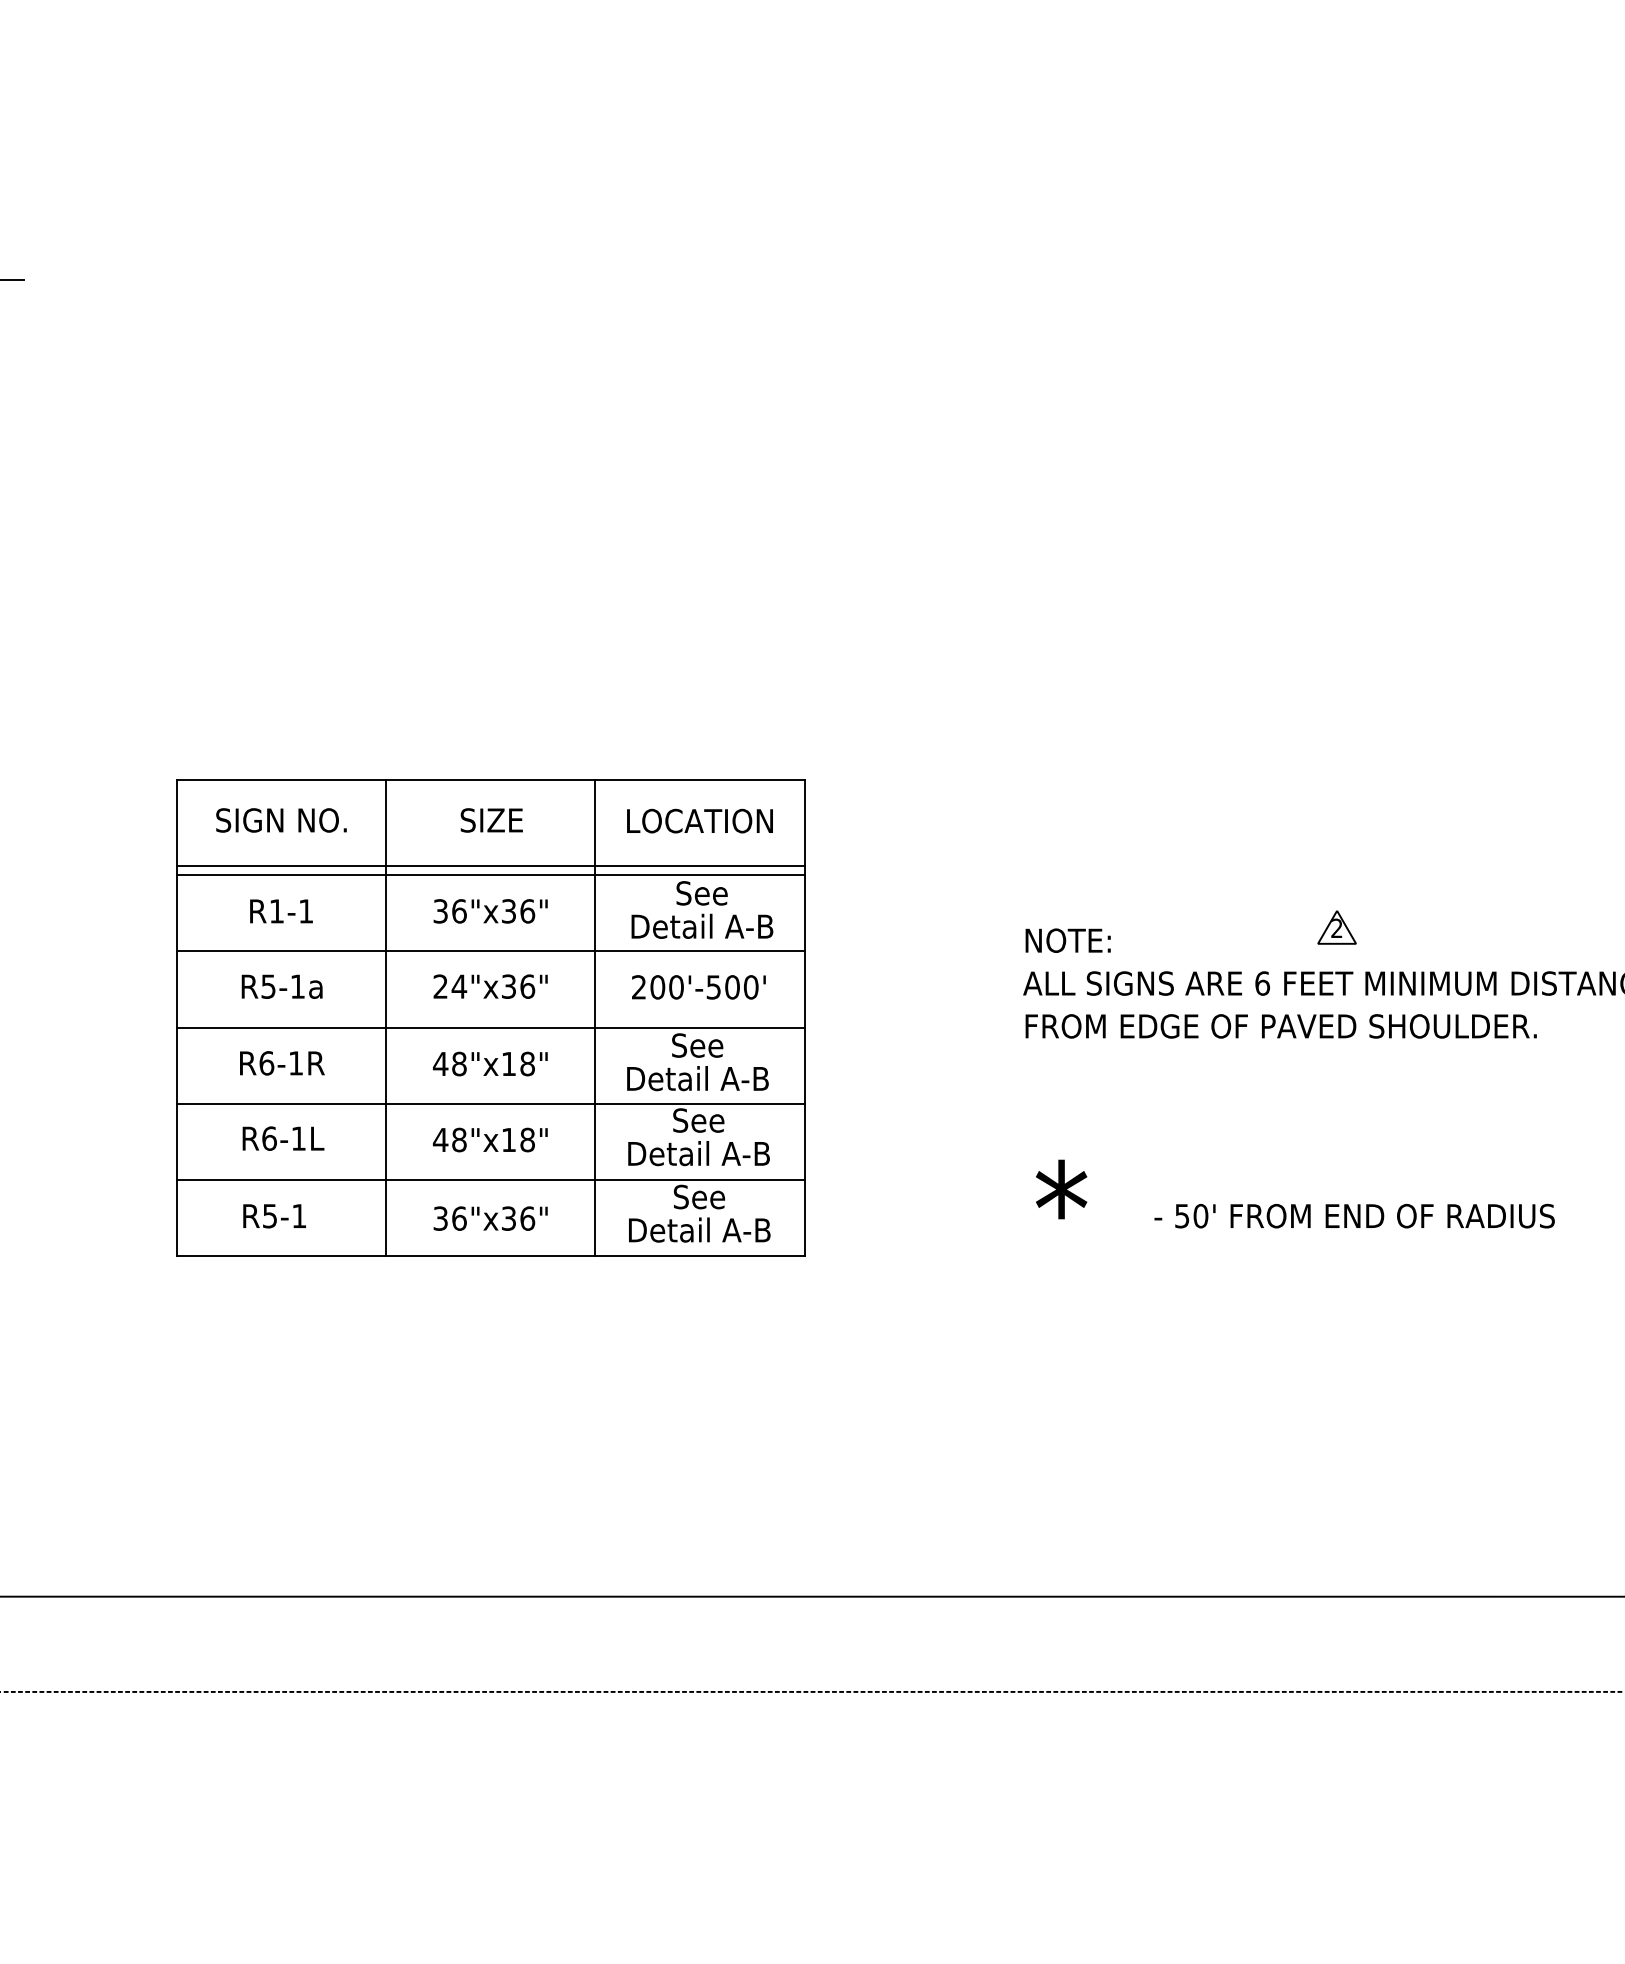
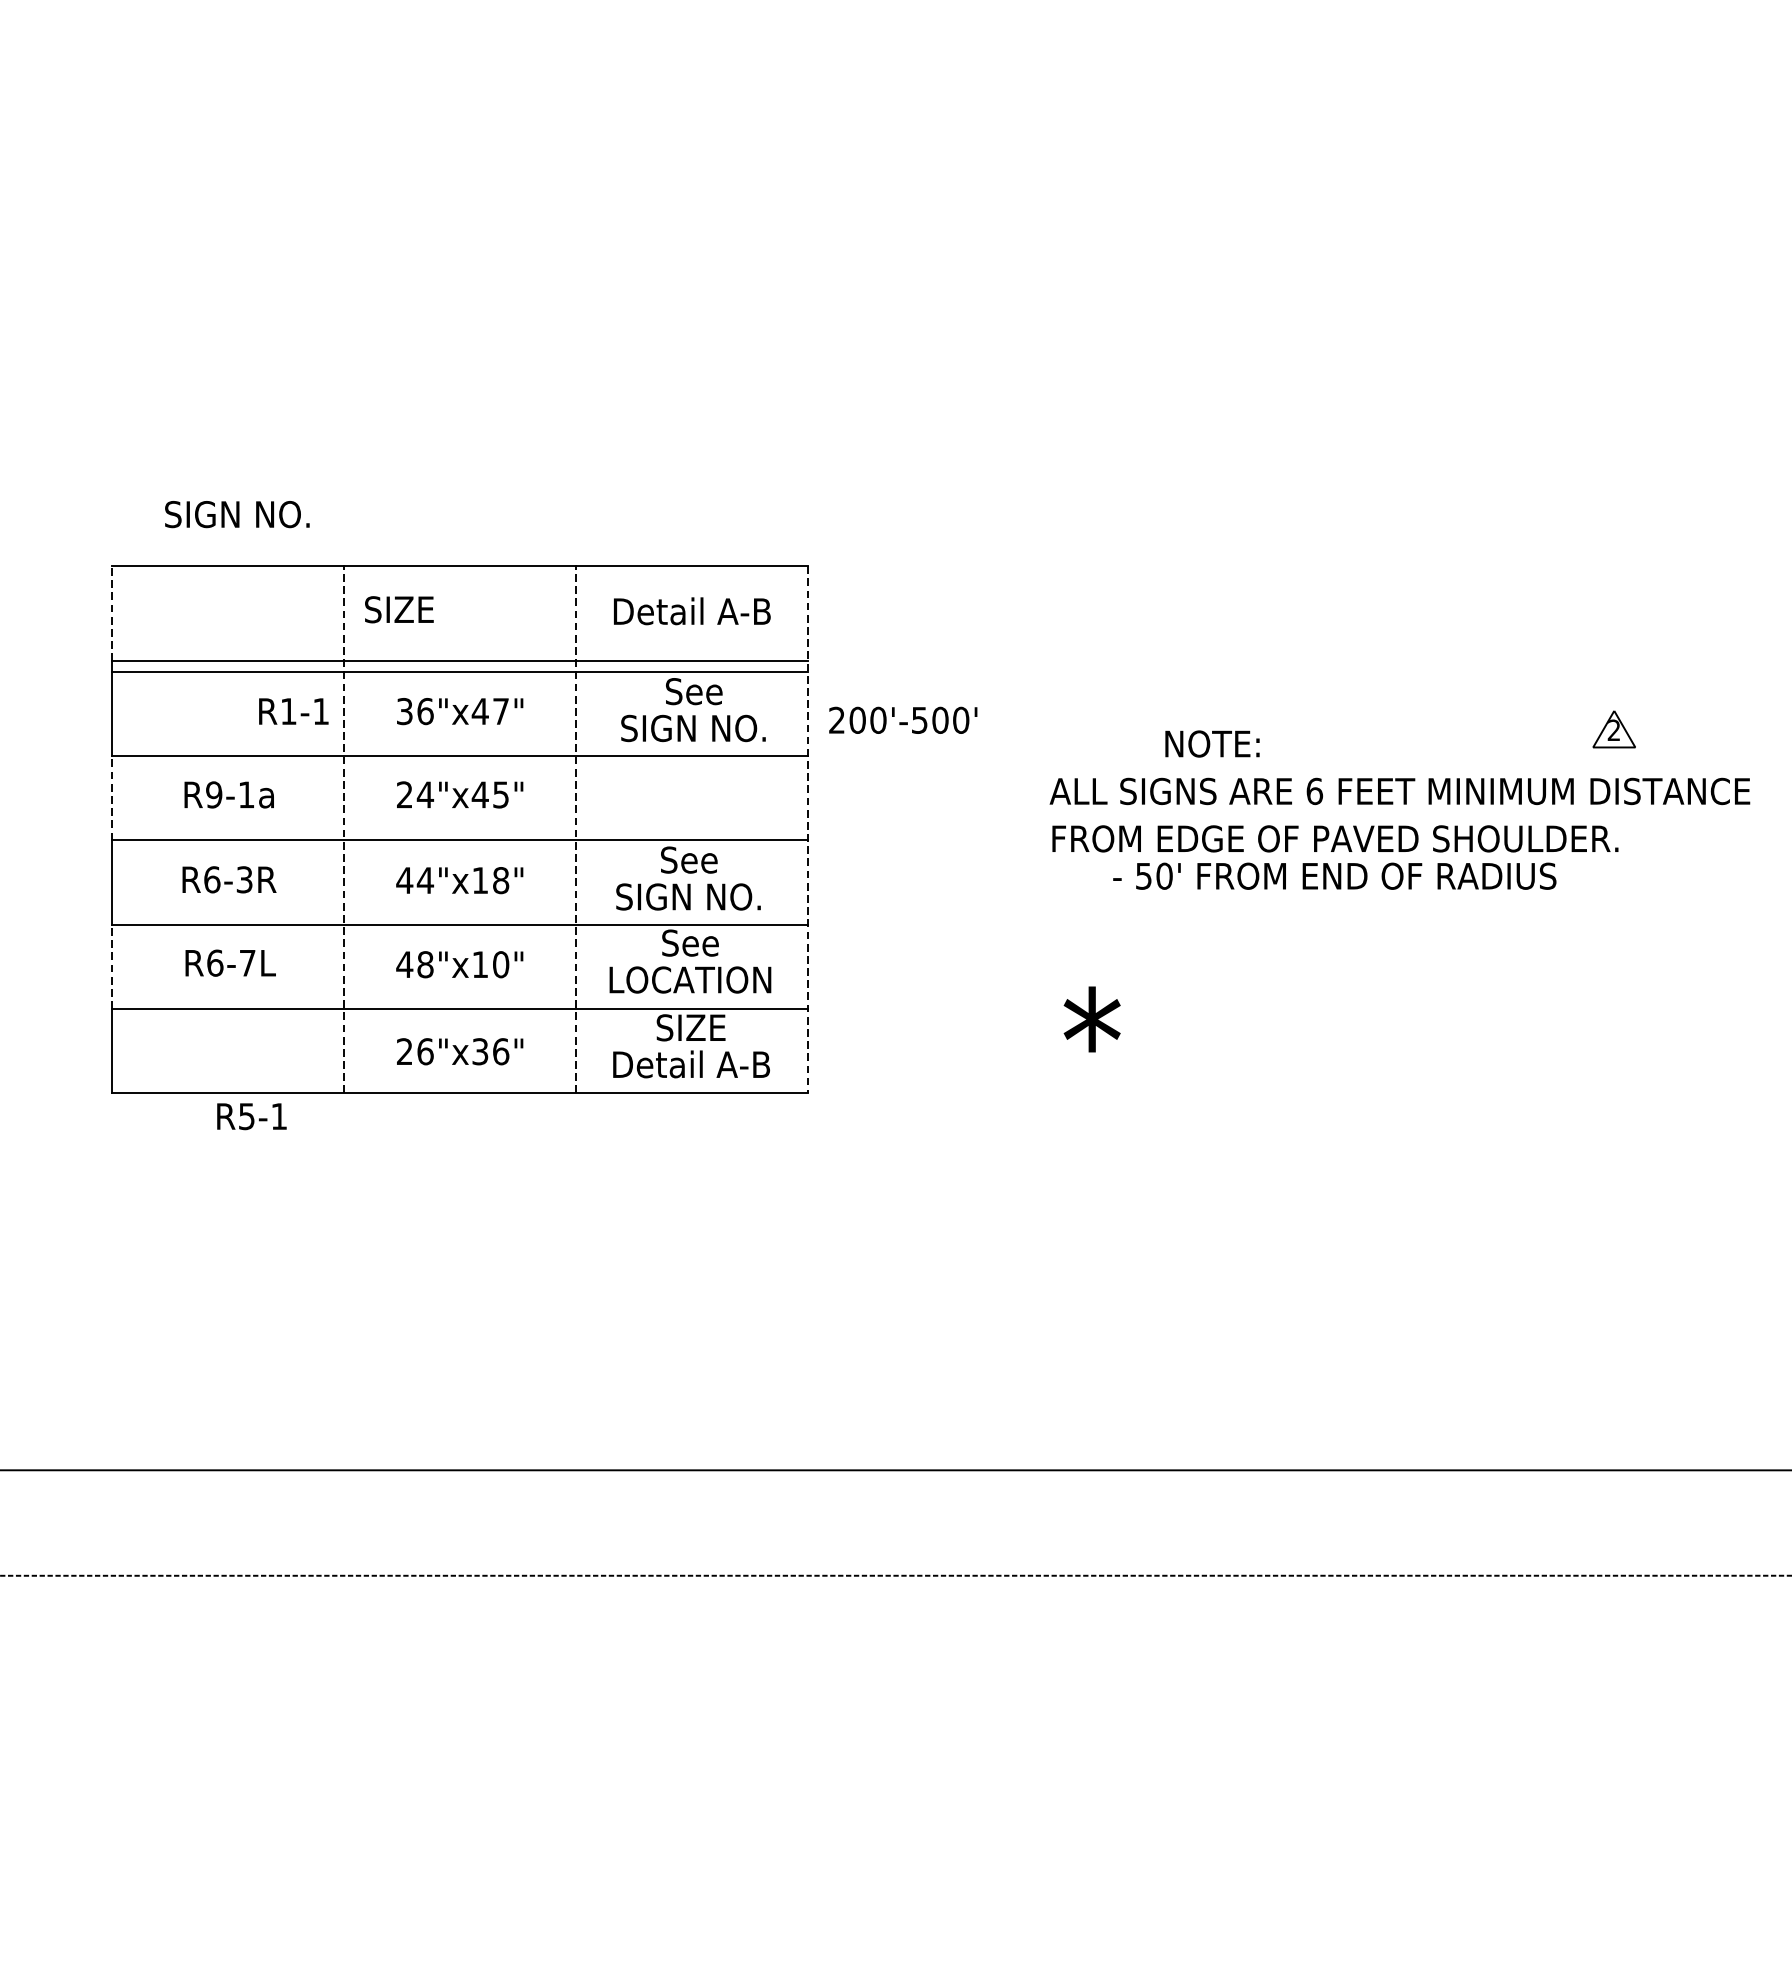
text: (281, 820) -> (237, 514), moved
text: (491, 820) -> (399, 609), moved
text: (699, 820) -> (691, 610), LOCATION -> Detail A-B
line: (176, 822) -> (112, 613), solid -> dashed
text: (281, 911) -> (293, 711), moved
text: (518, 911) -> (490, 711), 36"x36" -> 36"x47"
text: (702, 925) -> (694, 727), Detail A-B -> SIGN NO.
part: (1336, 927) -> (1613, 729), moved
text: (1067, 940) -> (1211, 743), moved
text: (268, 986) -> (214, 794), R5-1a -> R9-1a
text: (518, 986) -> (490, 794), 24"x36" -> 24"x45"
text: (698, 987) -> (902, 720), moved
line: (176, 989) -> (112, 798), solid -> dashed
line: (385, 1017) -> (343, 829), solid -> dashed
line: (595, 1017) -> (576, 829), solid -> dashed
line: (804, 1018) -> (807, 830), solid -> dashed
text: (296, 1063) -> (245, 879), R6-1R -> R6-3R
text: (459, 1063) -> (425, 879), 48"x18" -> 44"x18"
text: (697, 1078) -> (689, 896), Detail A-B -> SIGN NO.
text: (298, 1138) -> (247, 963), R6-1L -> R6-7L
text: (527, 1140) -> (500, 965), 48"x18" -> 48"x10"
line: (176, 1141) -> (112, 966), solid -> dashed
text: (698, 1153) -> (690, 979), Detail A-B -> LOCATION
text: (699, 1196) -> (691, 1027), See -> SIZE
text: (1354, 1215) -> (1334, 875), moved
text: (274, 1216) -> (251, 1116), moved
text: (440, 1218) -> (404, 1051), 36"x36" -> 26"x36"

